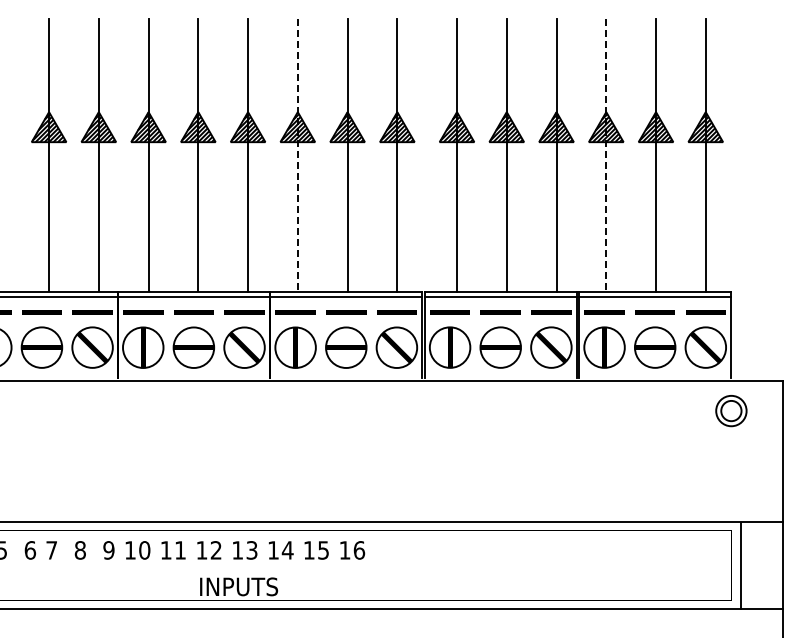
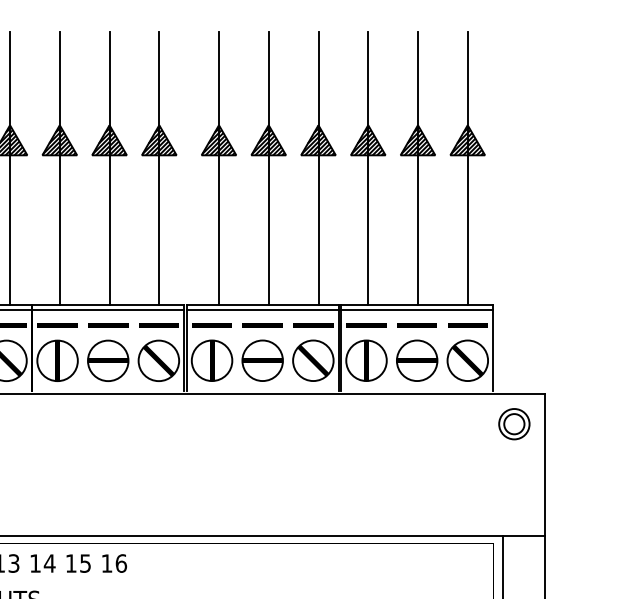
line: (297, 155) -> (59, 168), dashed -> solid
line: (606, 155) -> (368, 168), dashed -> solid
part: (731, 411) -> (514, 424), moved

